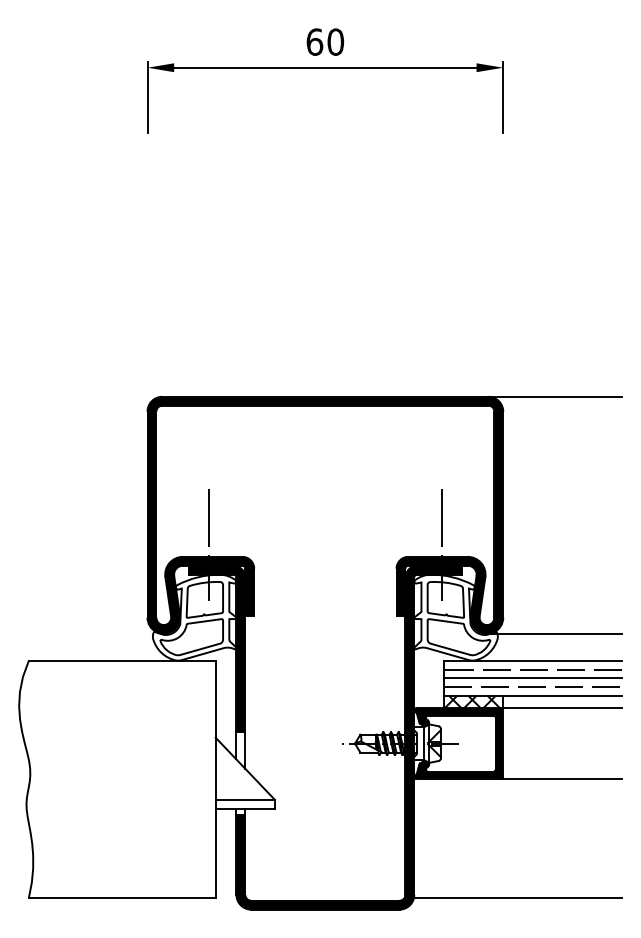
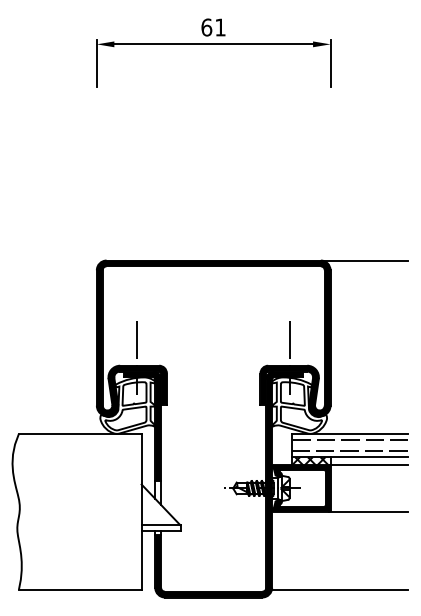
text: (335, 42) -> (220, 27), 60 -> 61
line: (554, 634) -> (364, 416), removed
line: (532, 678) -> (349, 445), removed

